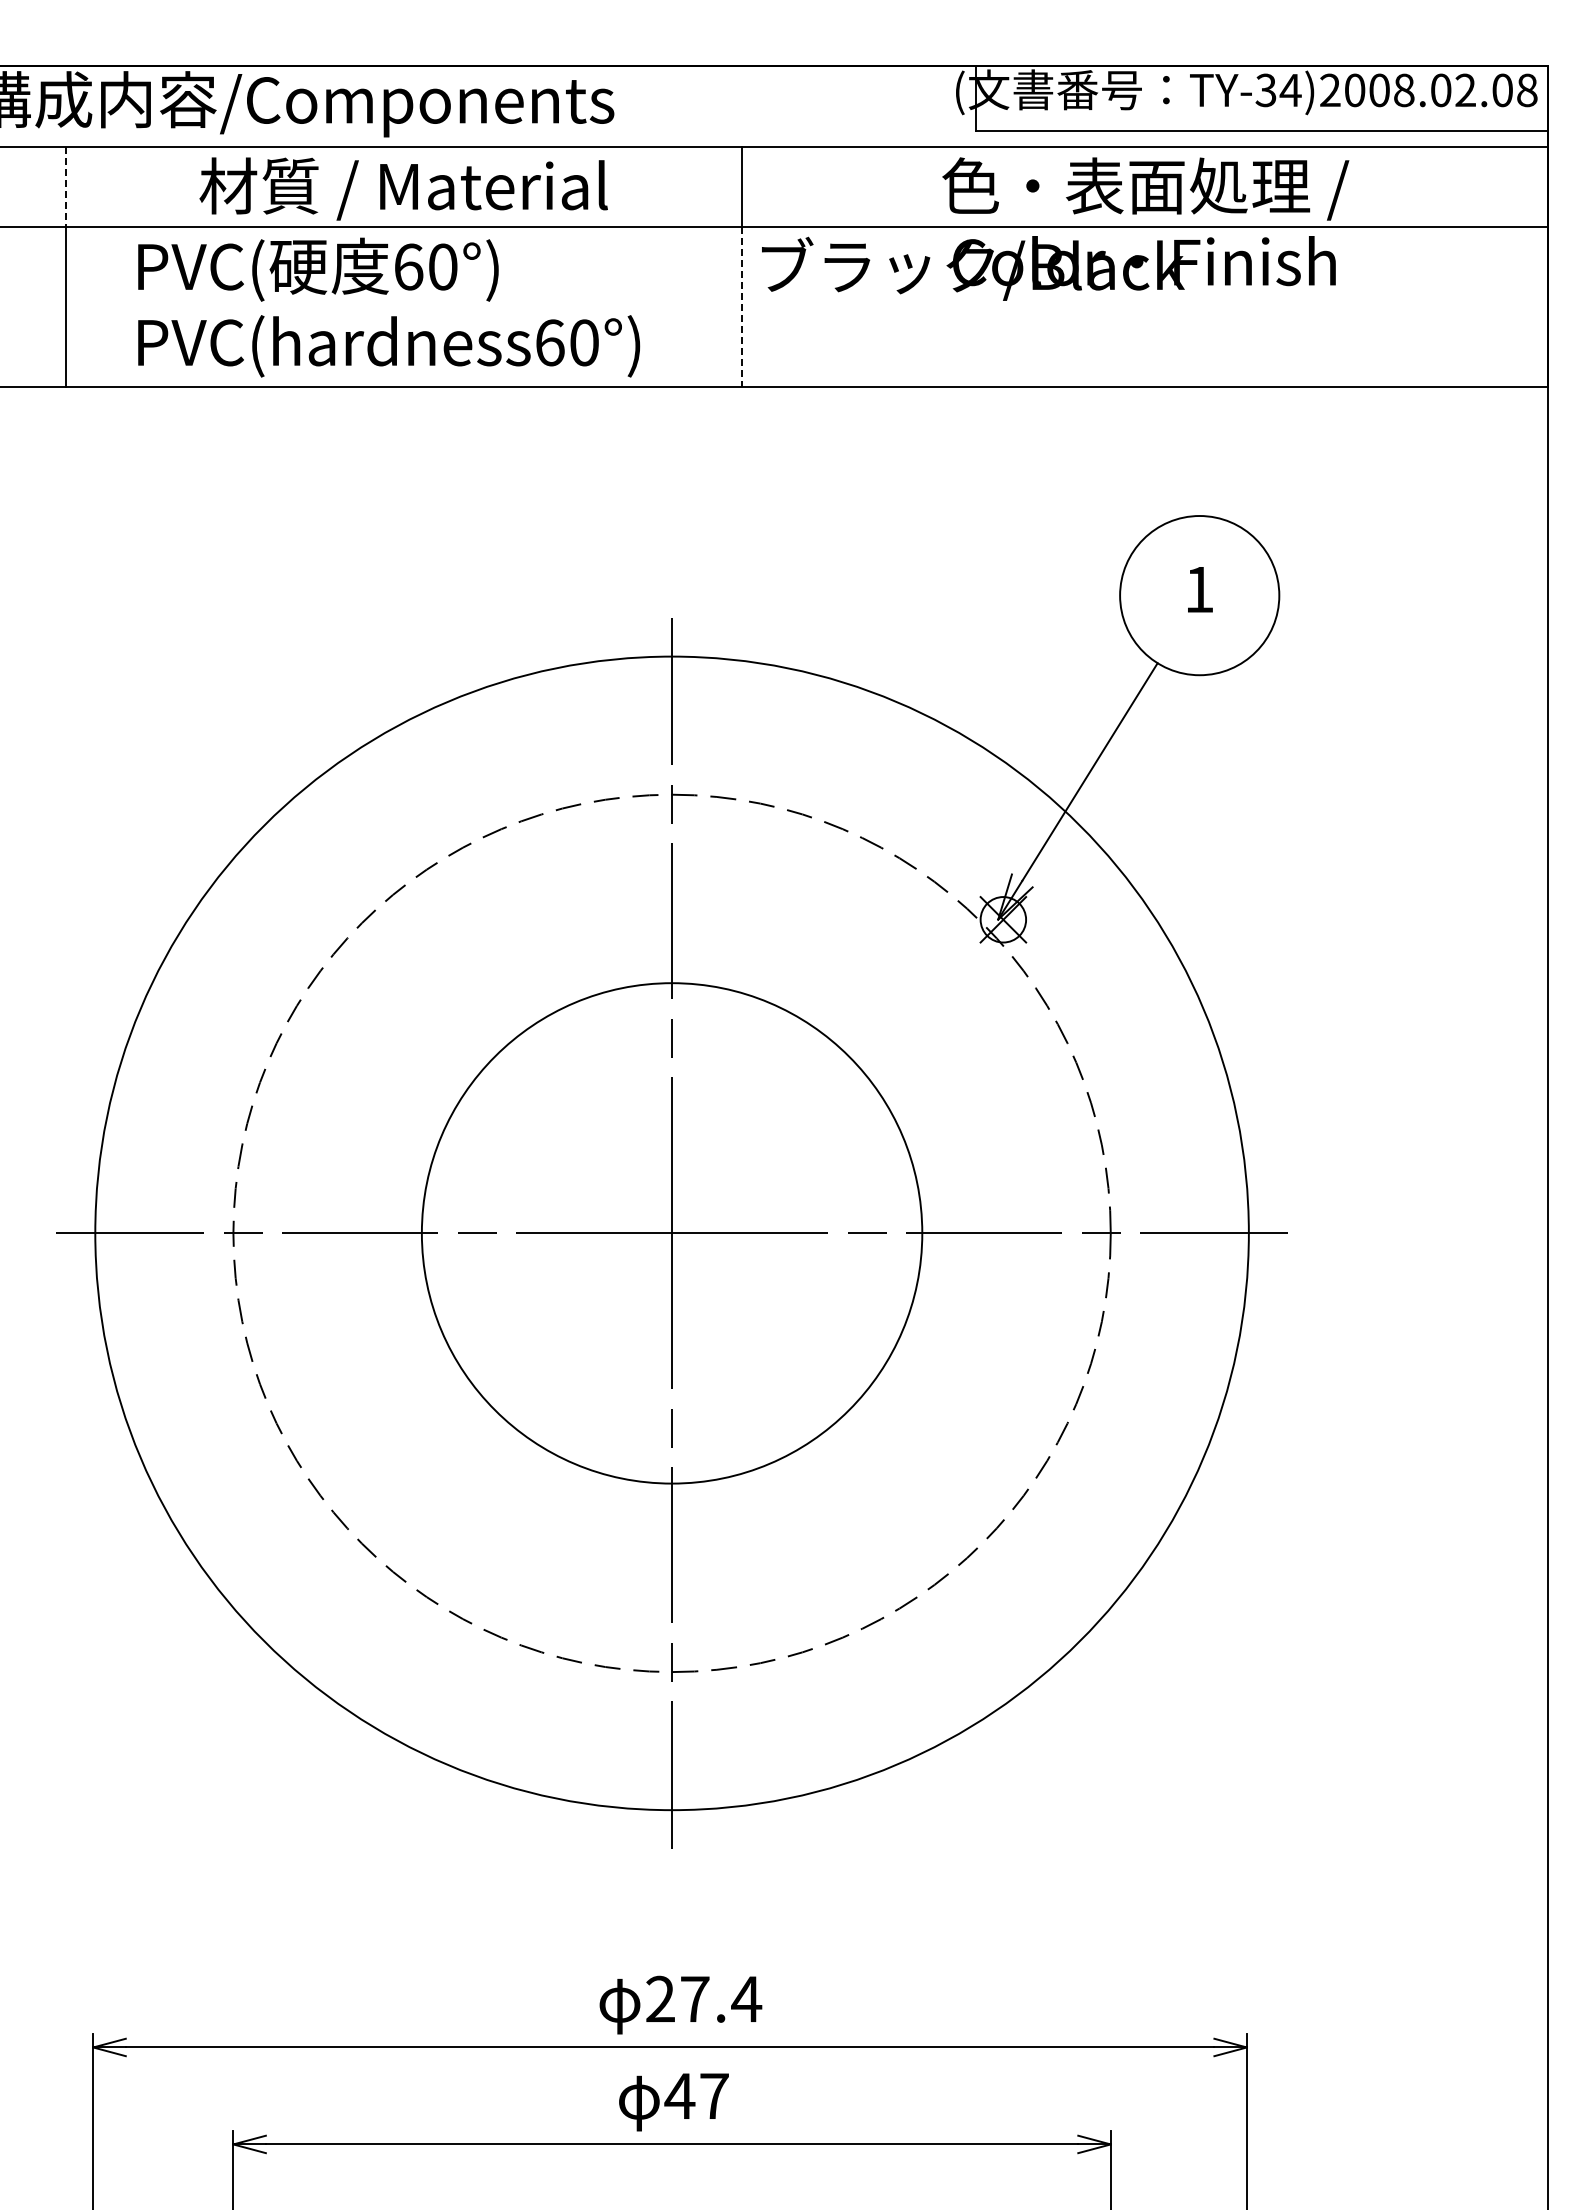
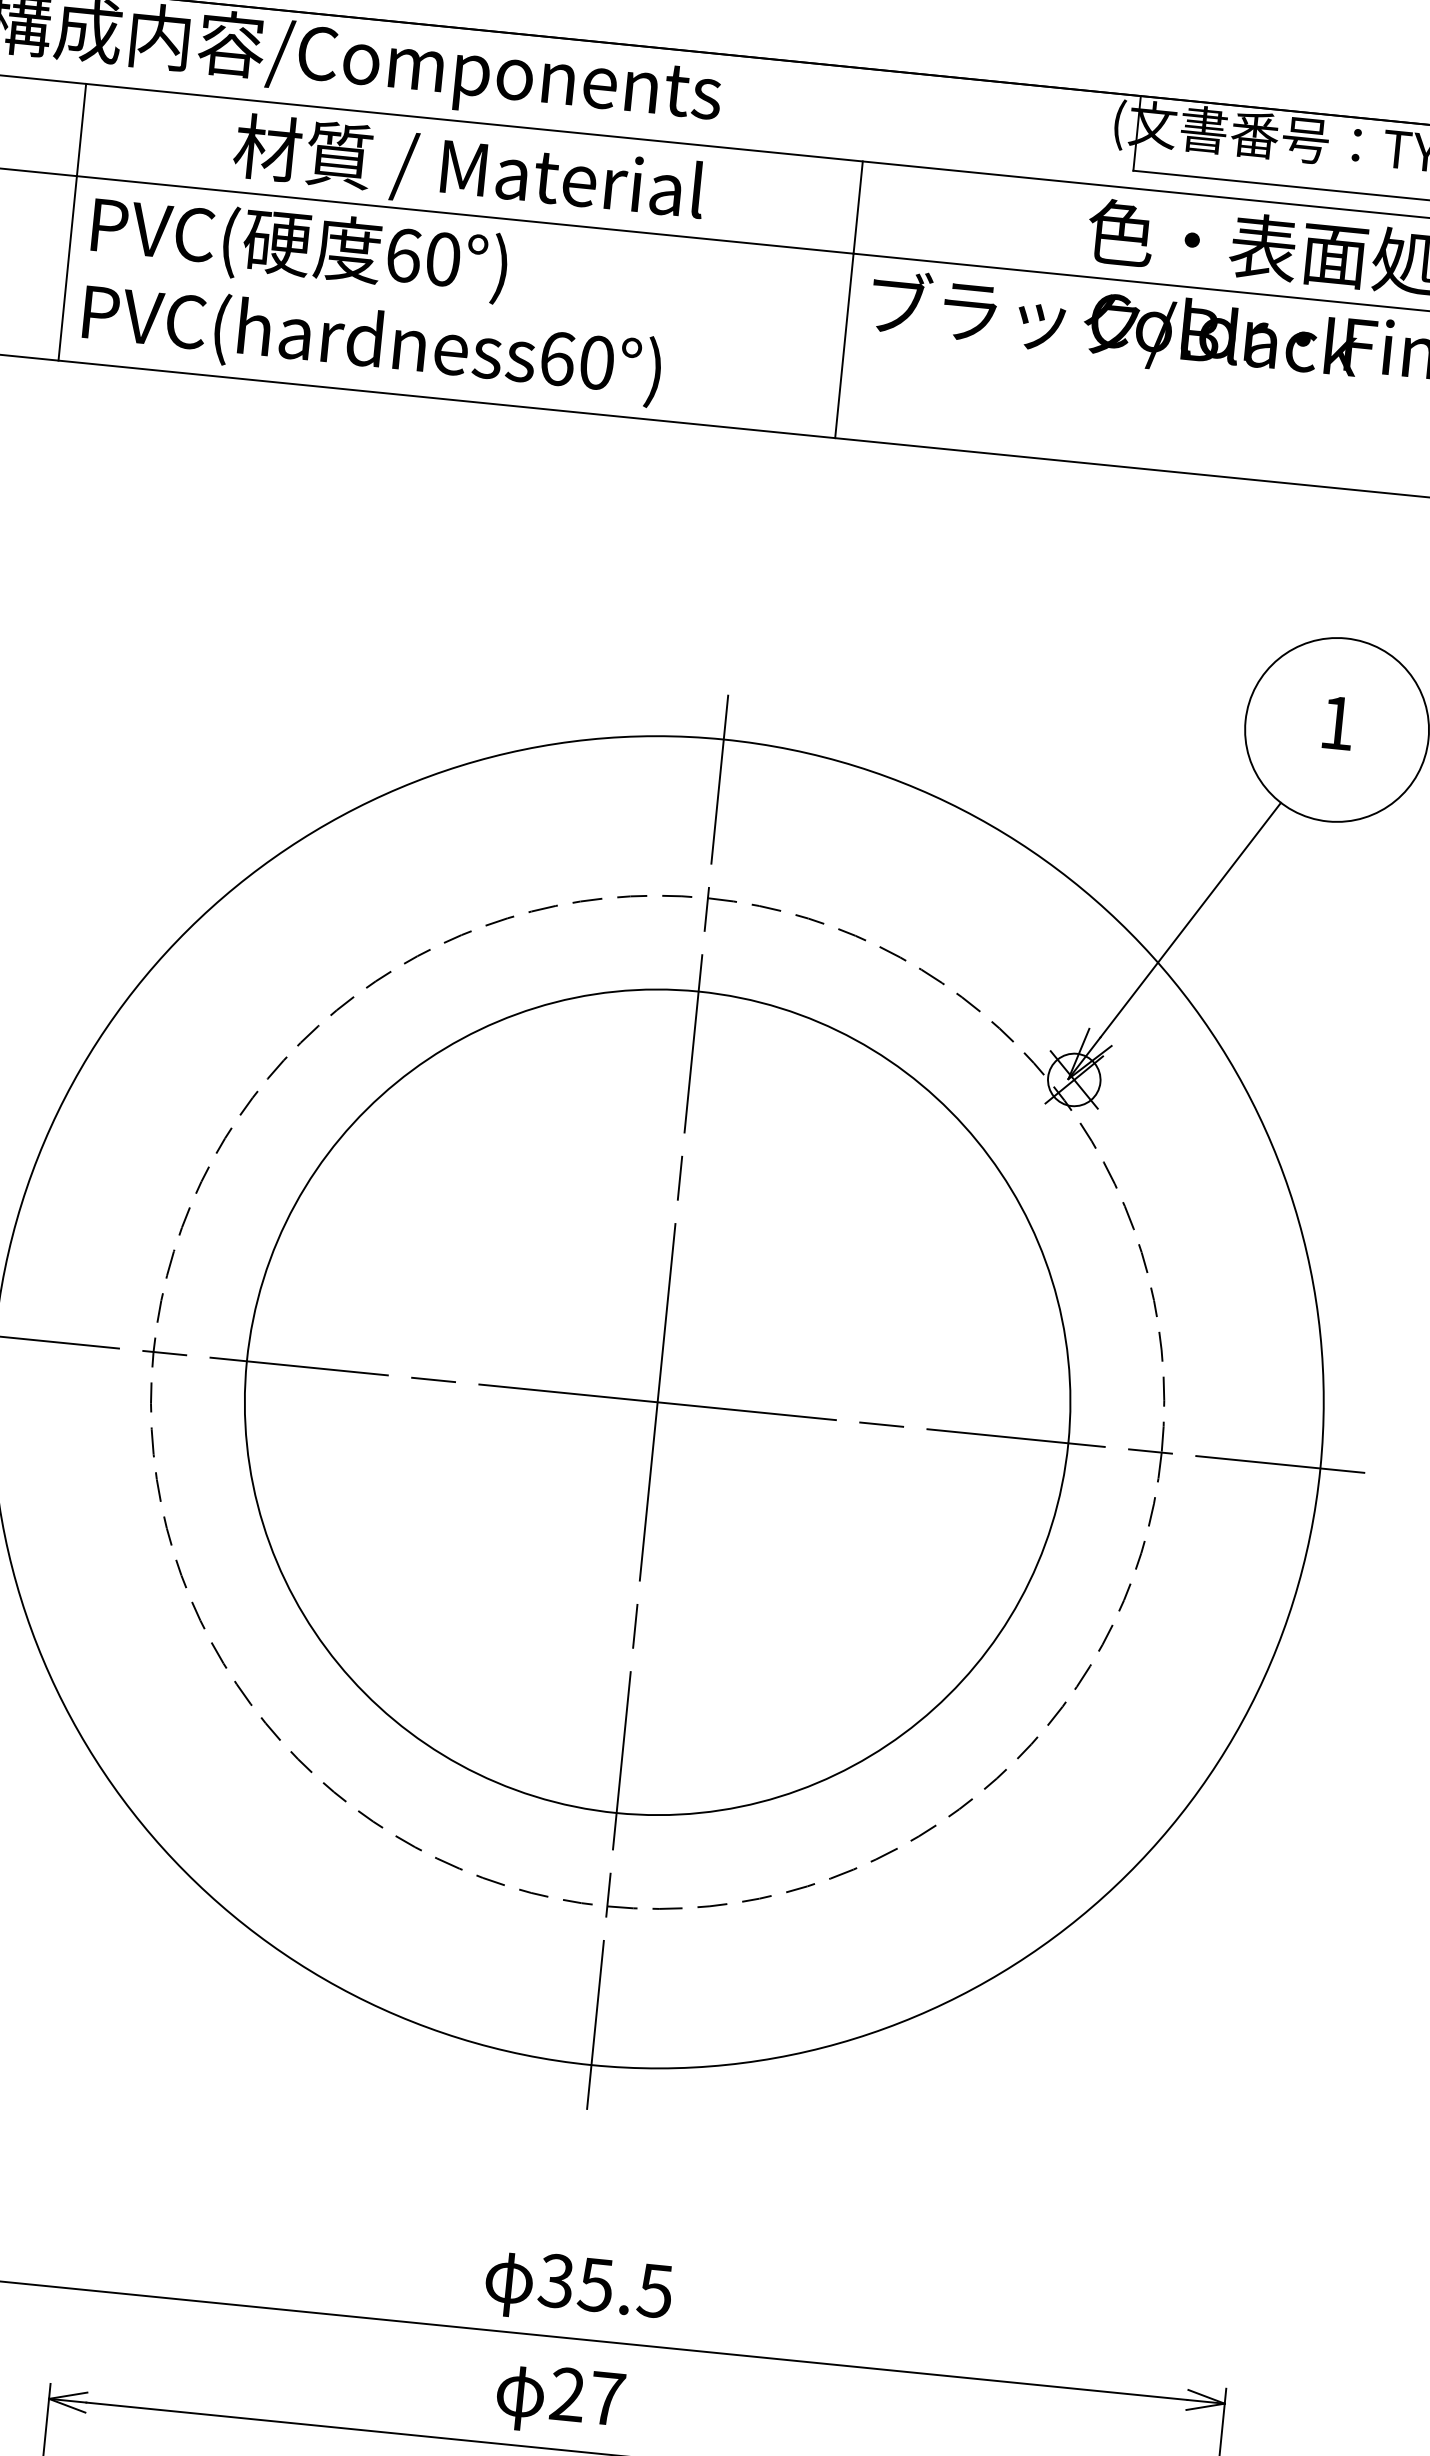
line: (66, 187) -> (81, 131), dashed -> solid
text: (389, 307) -> (377, 299), moved
line: (742, 307) -> (844, 346), dashed -> solid
circle: (671, 1232) -> (657, 1401), size x1.43
text: (703, 1999) -> (605, 2286), 27.4 -> 35.5
text: (679, 2095) -> (567, 2393), 47 -> 27

